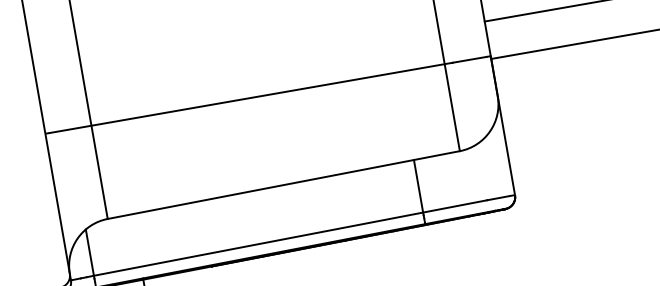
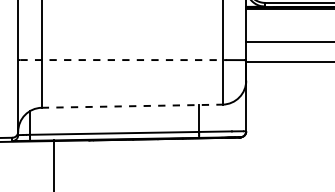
line: (253, 98) -> (124, 60), solid -> dashed
line: (284, 185) -> (132, 106), solid -> dashed

